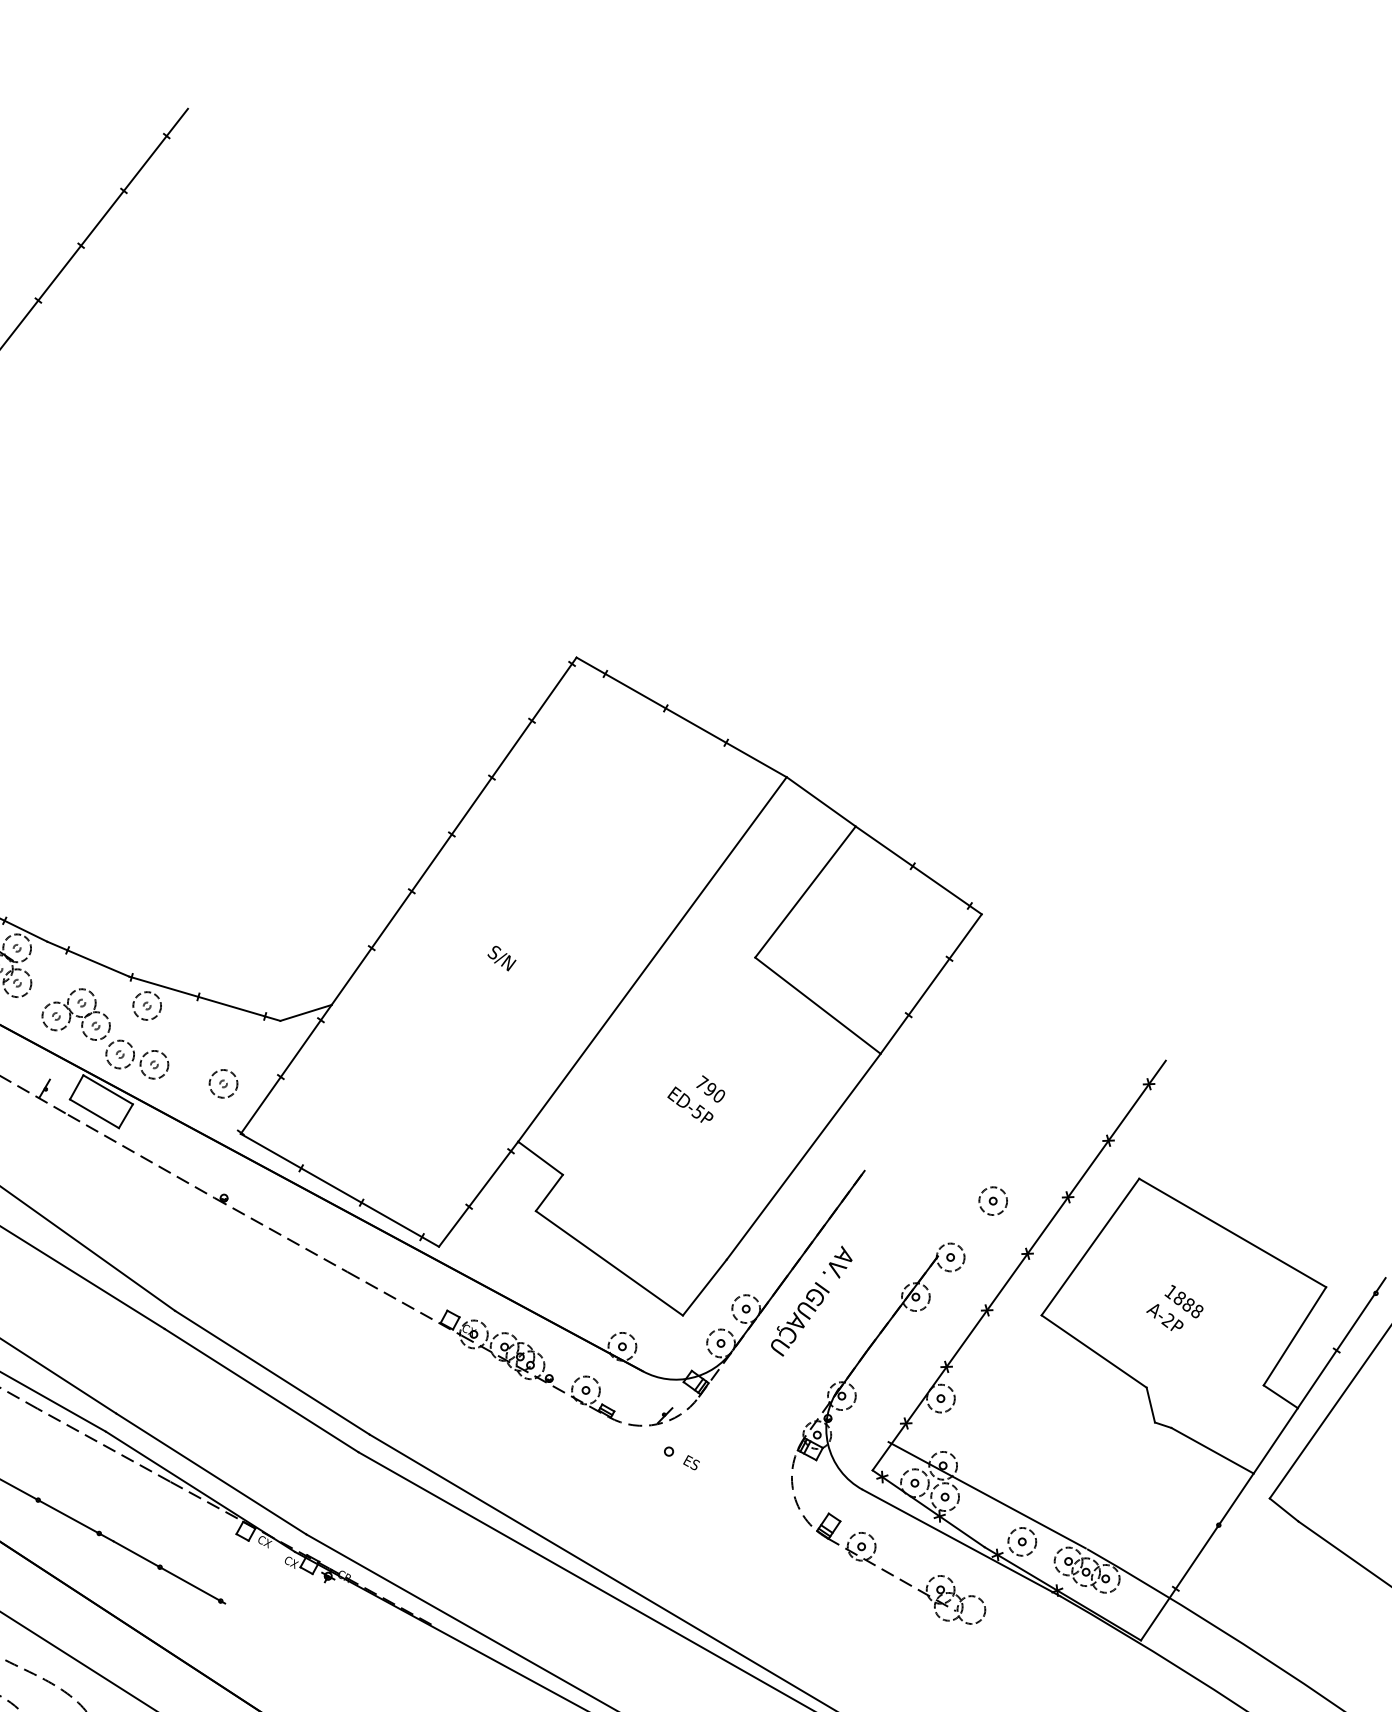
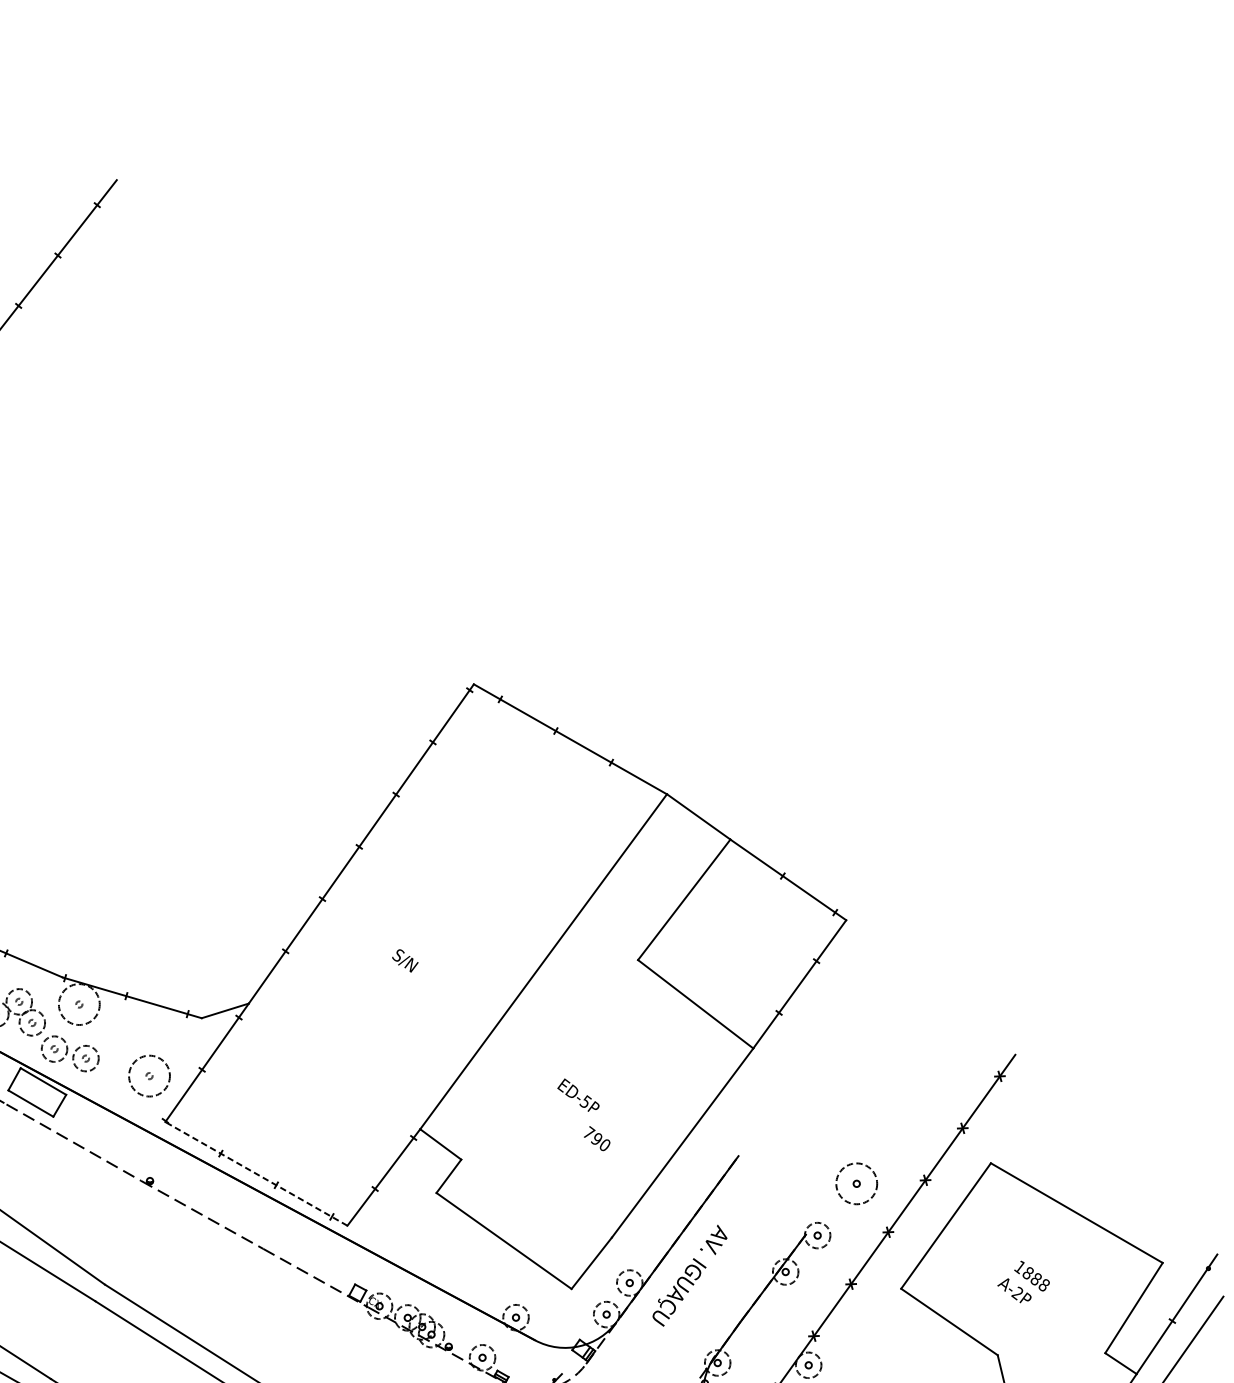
circle: (147, 1005) -> (79, 1004), size x1.6
circle: (223, 1083) -> (149, 1075), size x1.6
text: (710, 1088) -> (596, 1138), moved
line: (339, 1190) -> (256, 1174), solid -> dashed
circle: (993, 1201) -> (857, 1184), size x1.6

